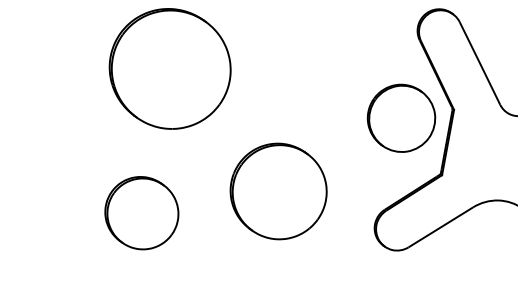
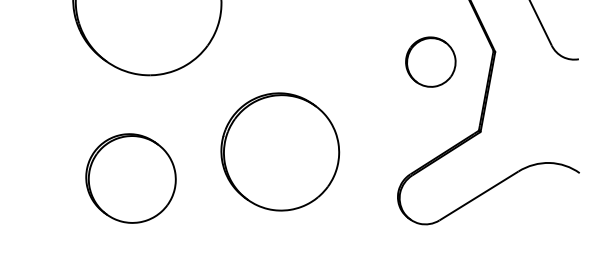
part: (401, 117) -> (430, 61), size x0.6
part: (141, 213) -> (130, 178), moved

